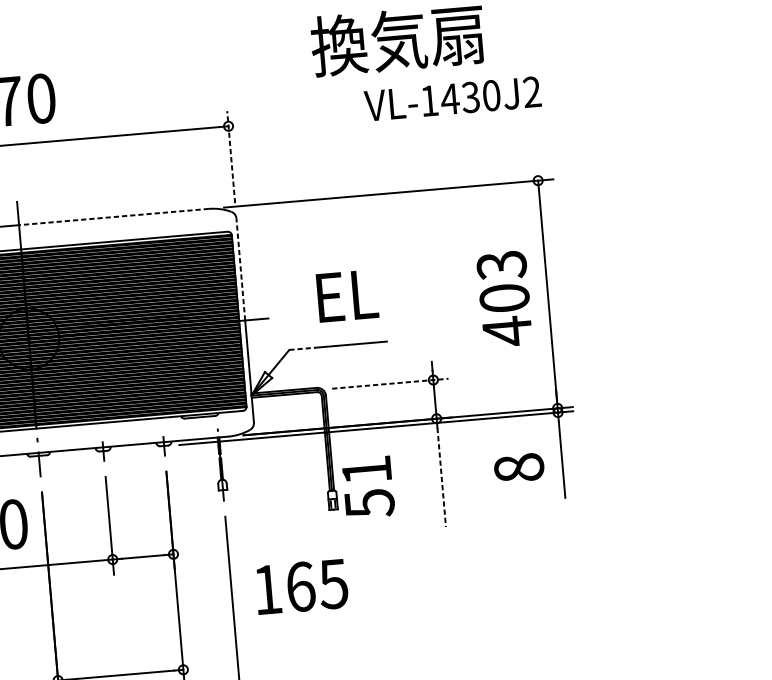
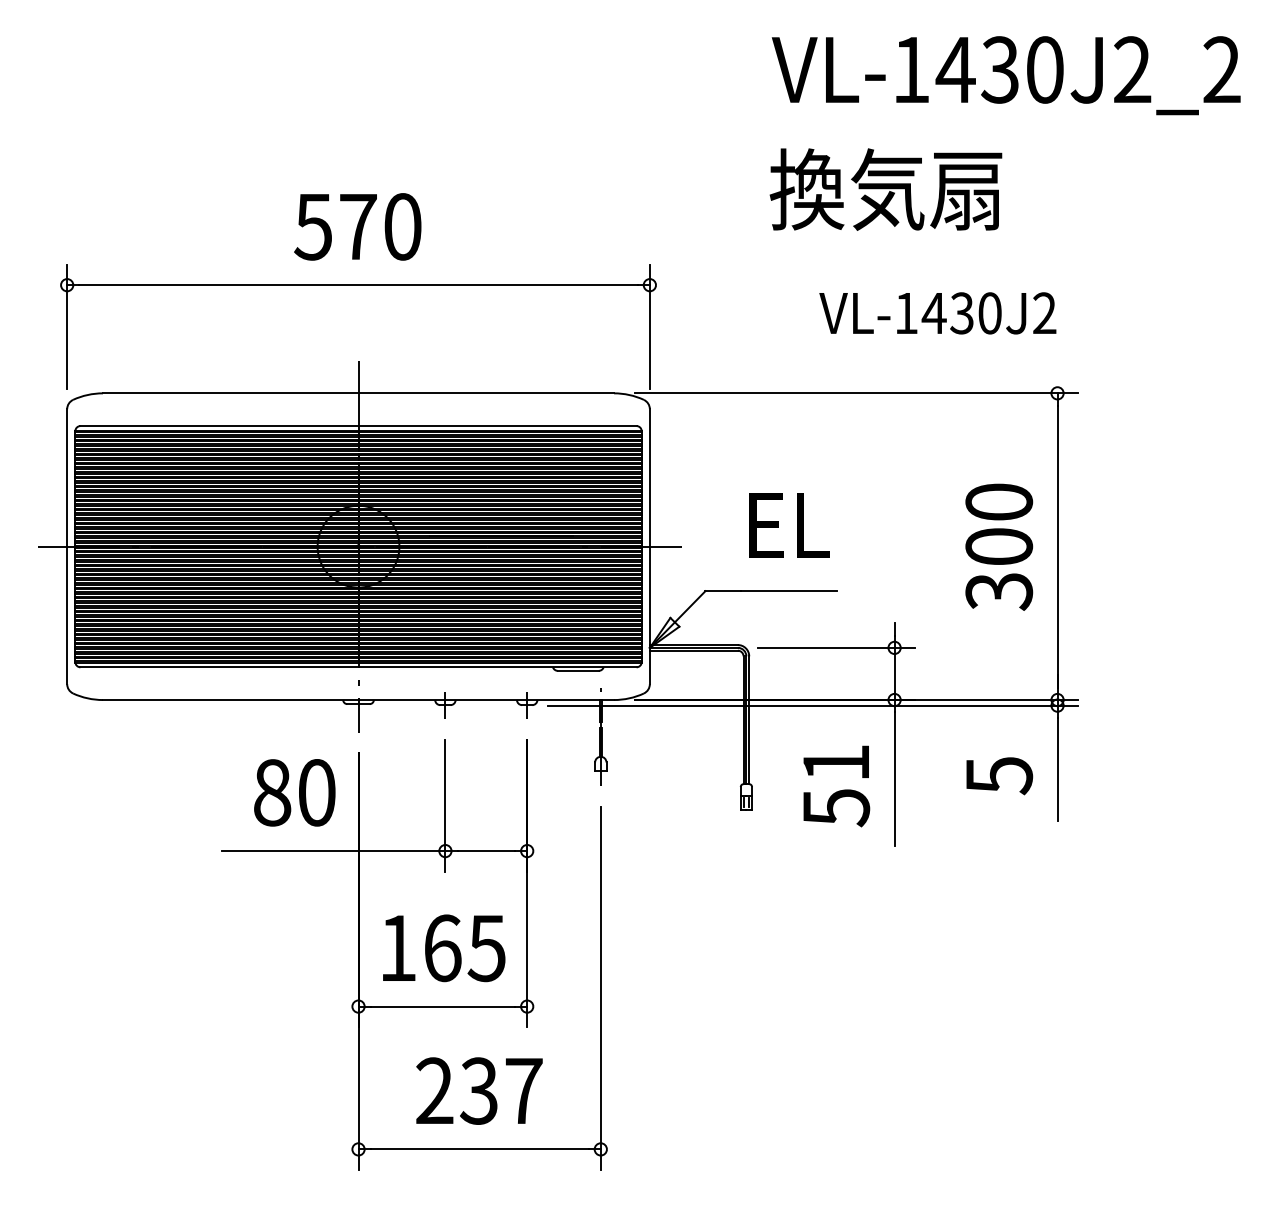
text: (452, 99) -> (937, 313), moved
line: (230, 157) -> (649, 326), dashed -> solid
line: (114, 217) -> (486, 393), dashed -> solid
line: (240, 269) -> (649, 477), dashed -> solid
text: (504, 298) -> (999, 547), 403 -> 300
line: (302, 349) -> (723, 591), dashed -> solid
line: (390, 383) -> (837, 647), dashed -> solid
text: (519, 468) -> (999, 775), 8 -> 5
line: (441, 477) -> (894, 779), dashed -> solid
text: (368, 487) -> (836, 786), moved
text: (302, 586) -> (444, 948), moved

